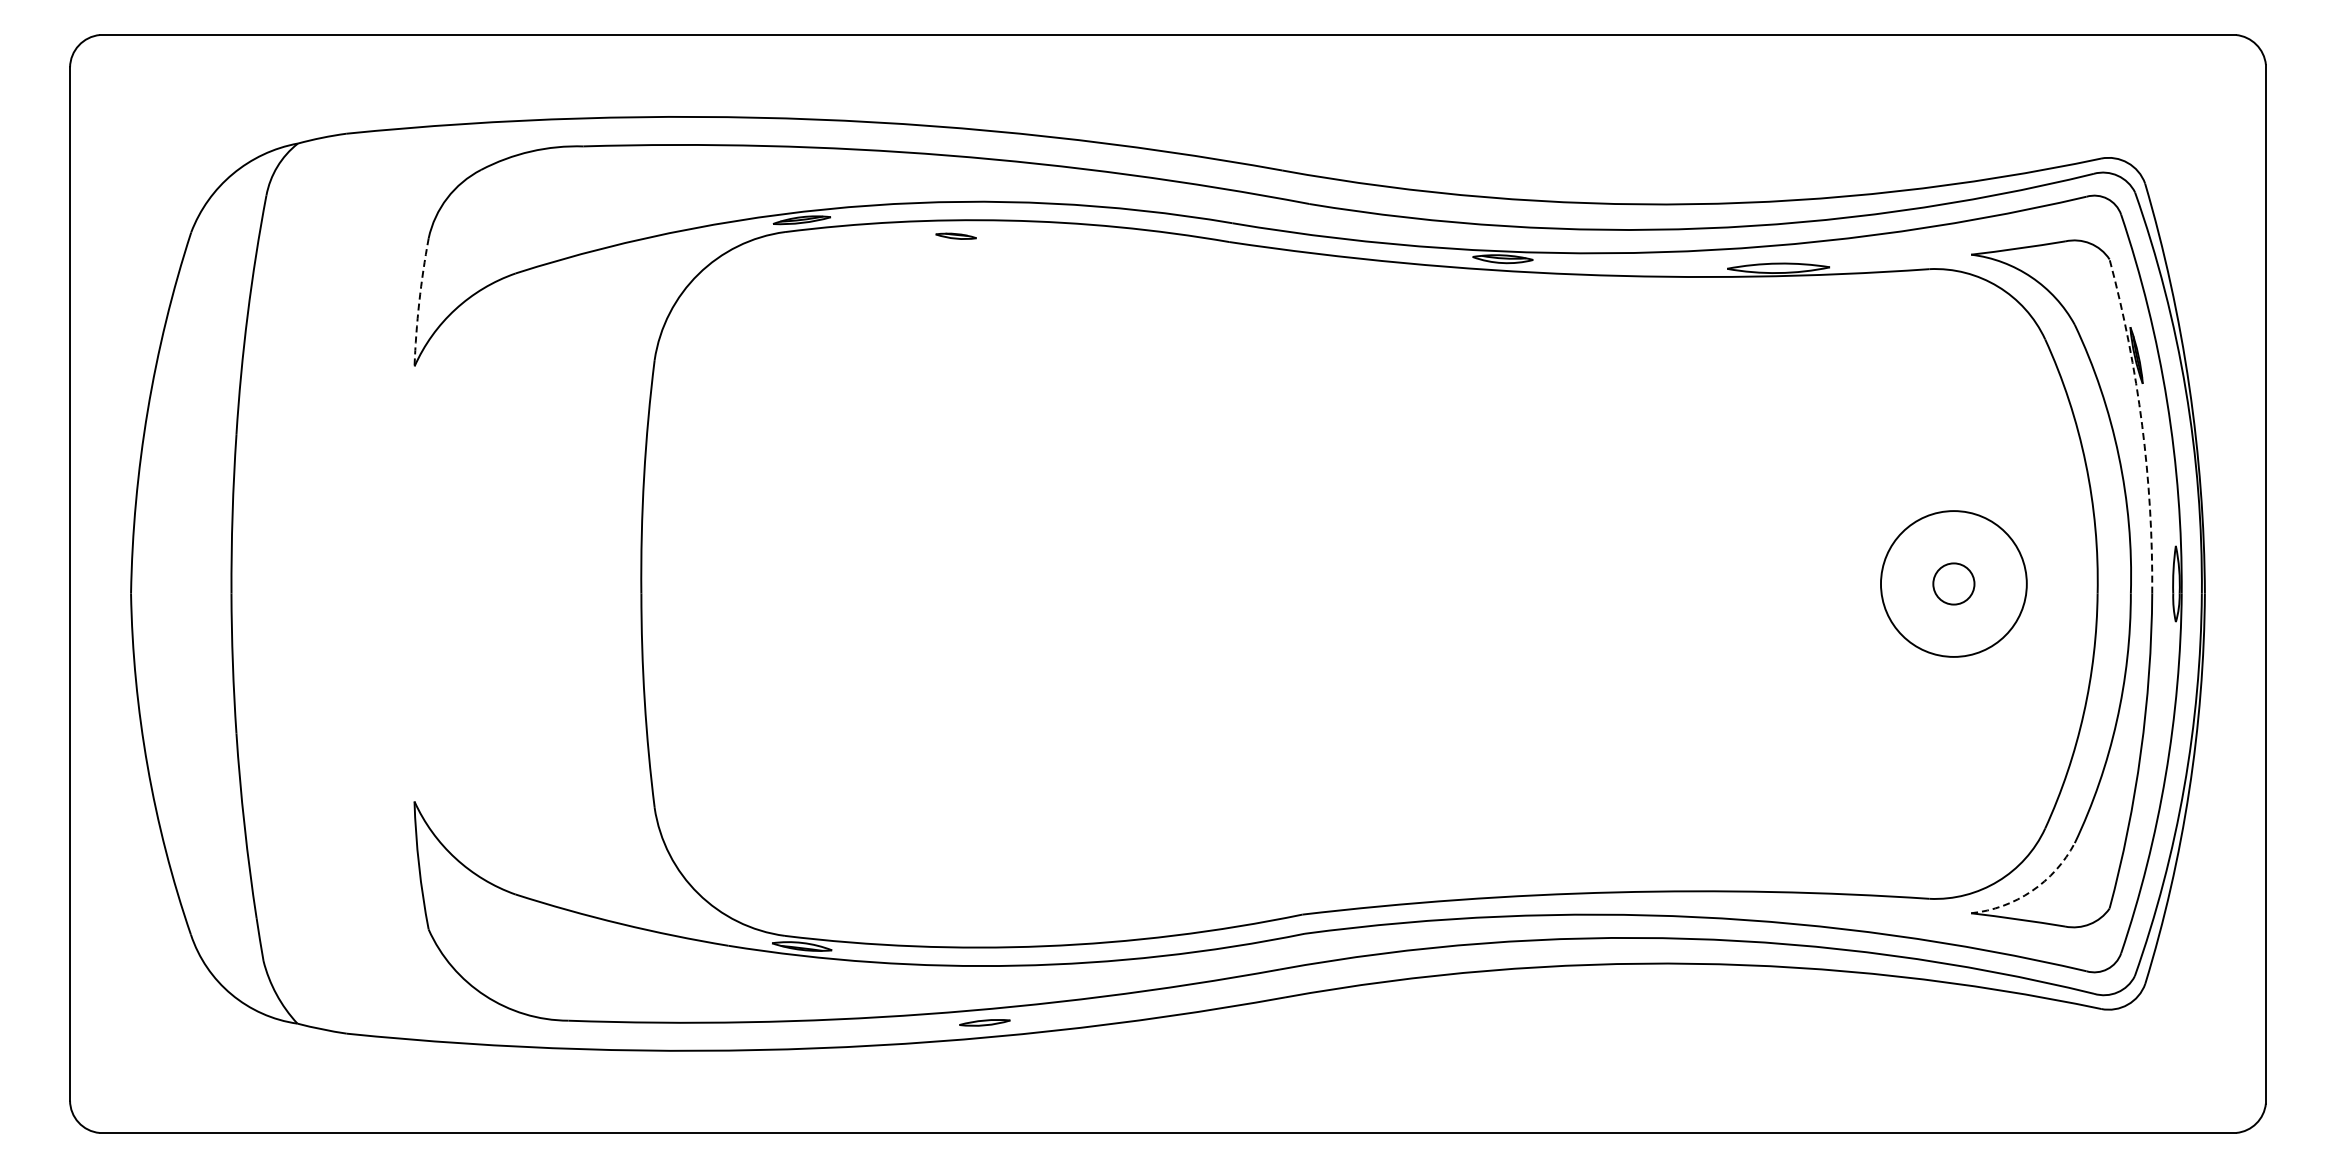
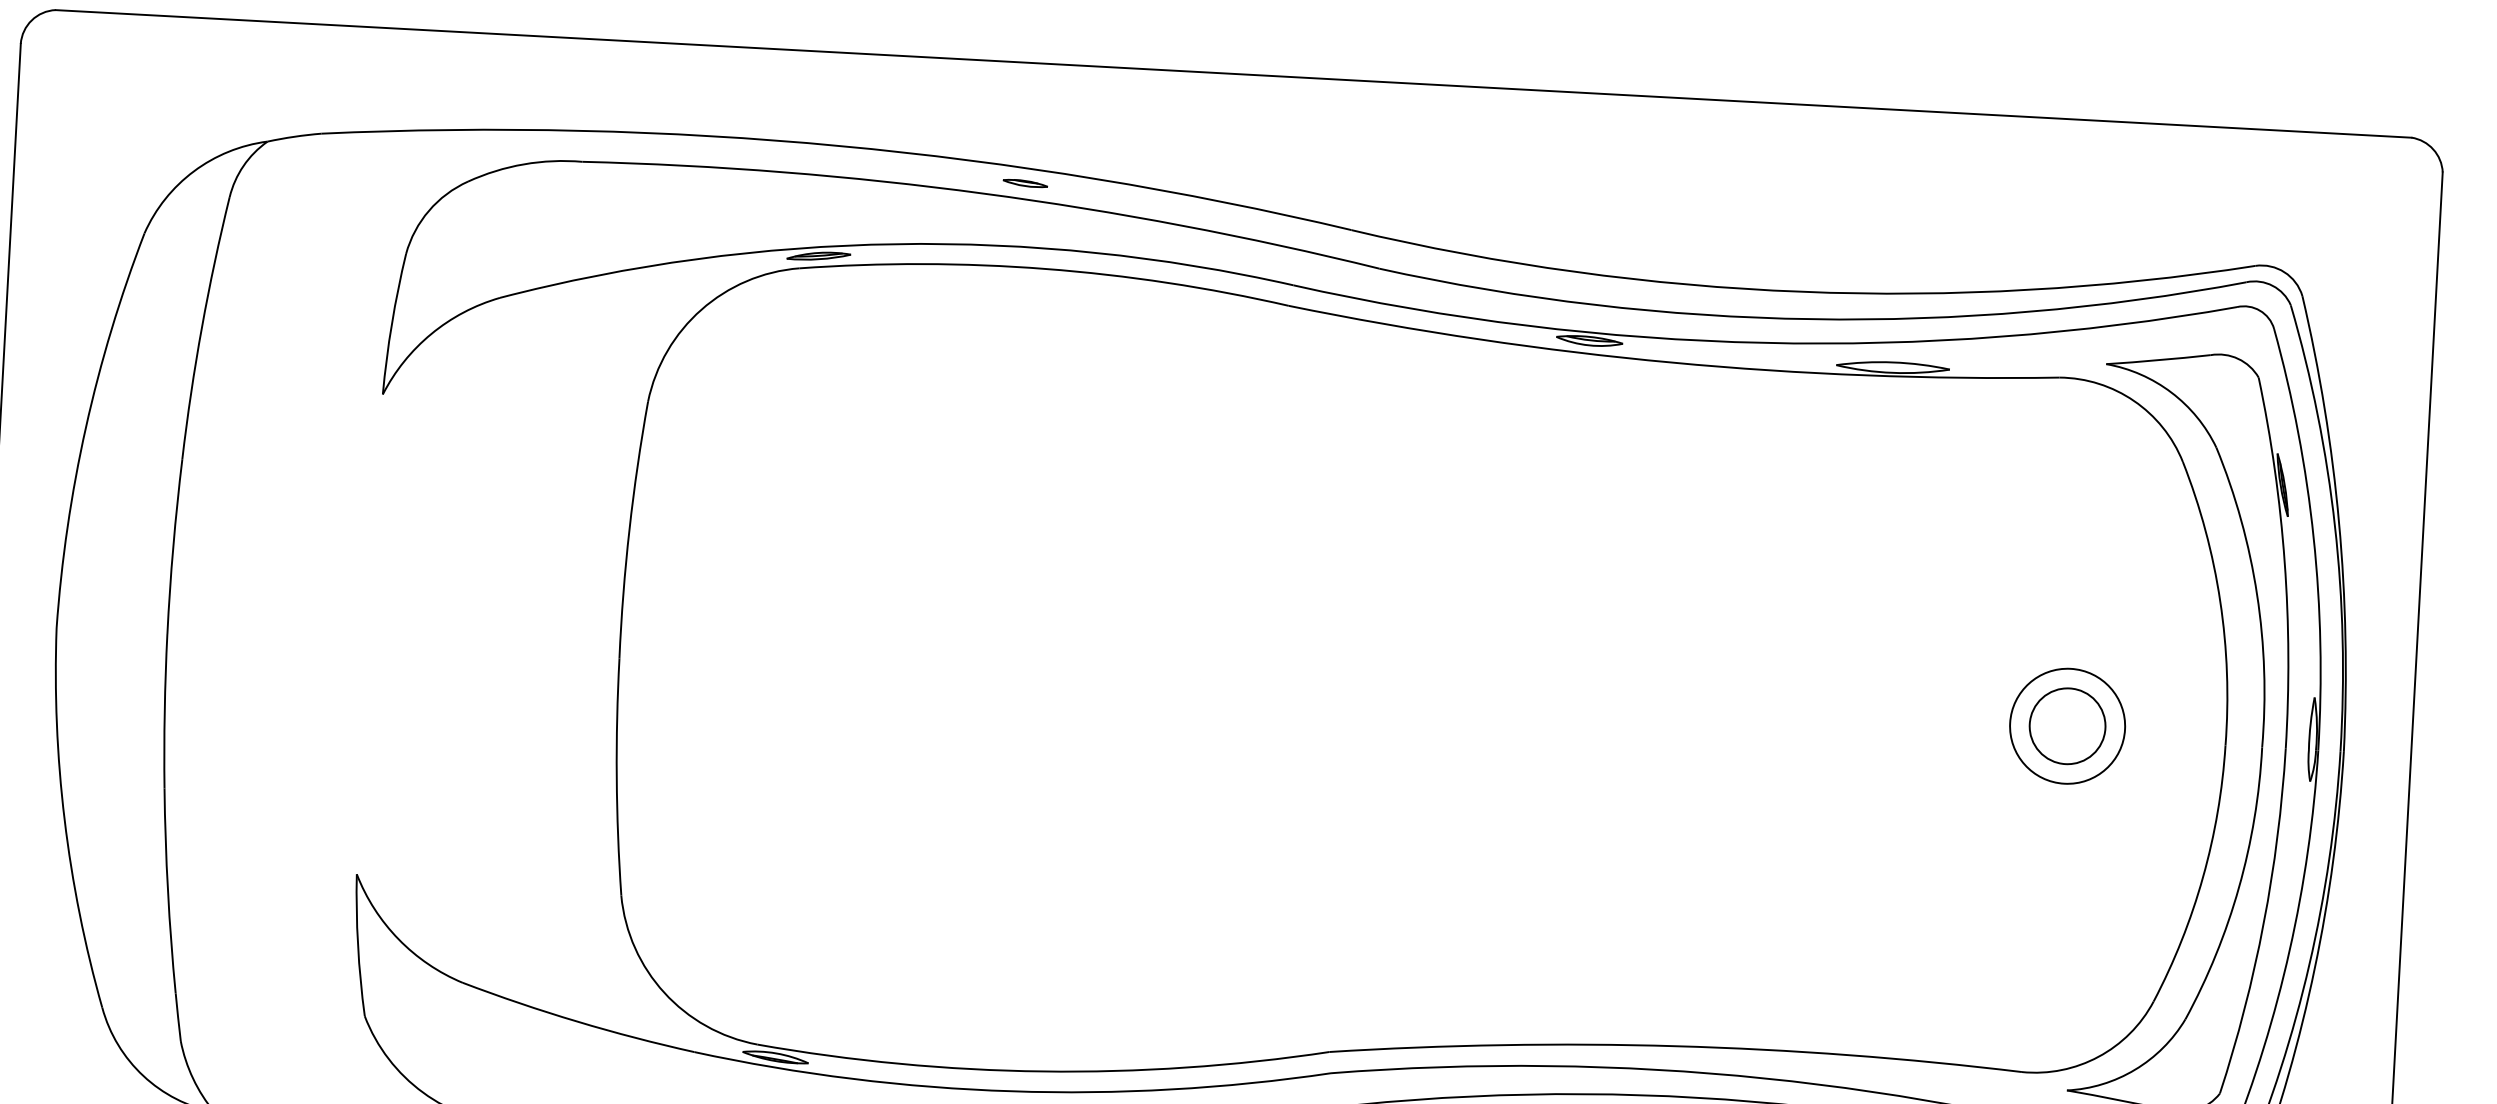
part: (955, 235) -> (1024, 182), moved
arc: (419, 302) -> (392, 324), dashed -> solid
arc: (2142, 425) -> (2285, 562), dashed -> solid
circle: (1953, 583) -> (2067, 725), size x0.71
circle: (1953, 583) -> (2067, 725), size x1.67
arc: (2031, 891) -> (2134, 1070), dashed -> solid

